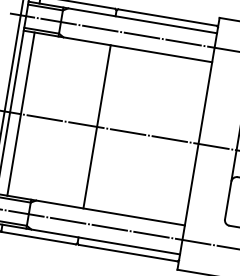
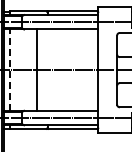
line: (20, 114) -> (9, 70), solid -> dashed
line: (97, 125) -> (36, 69), moved

